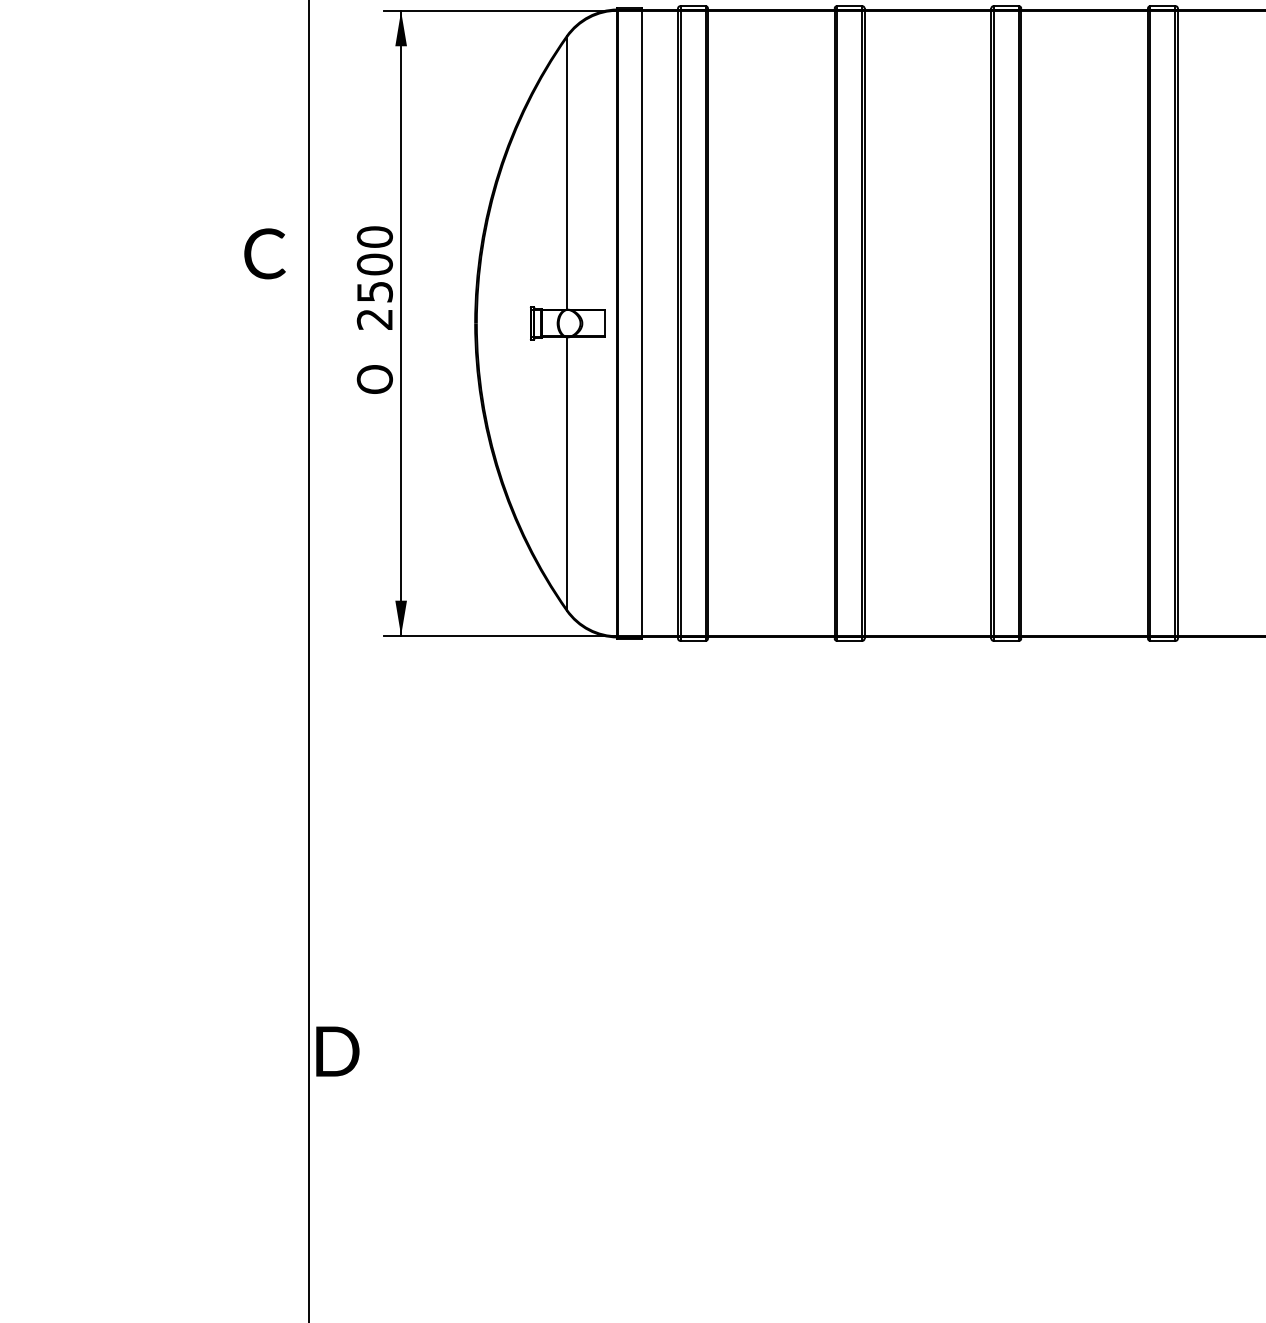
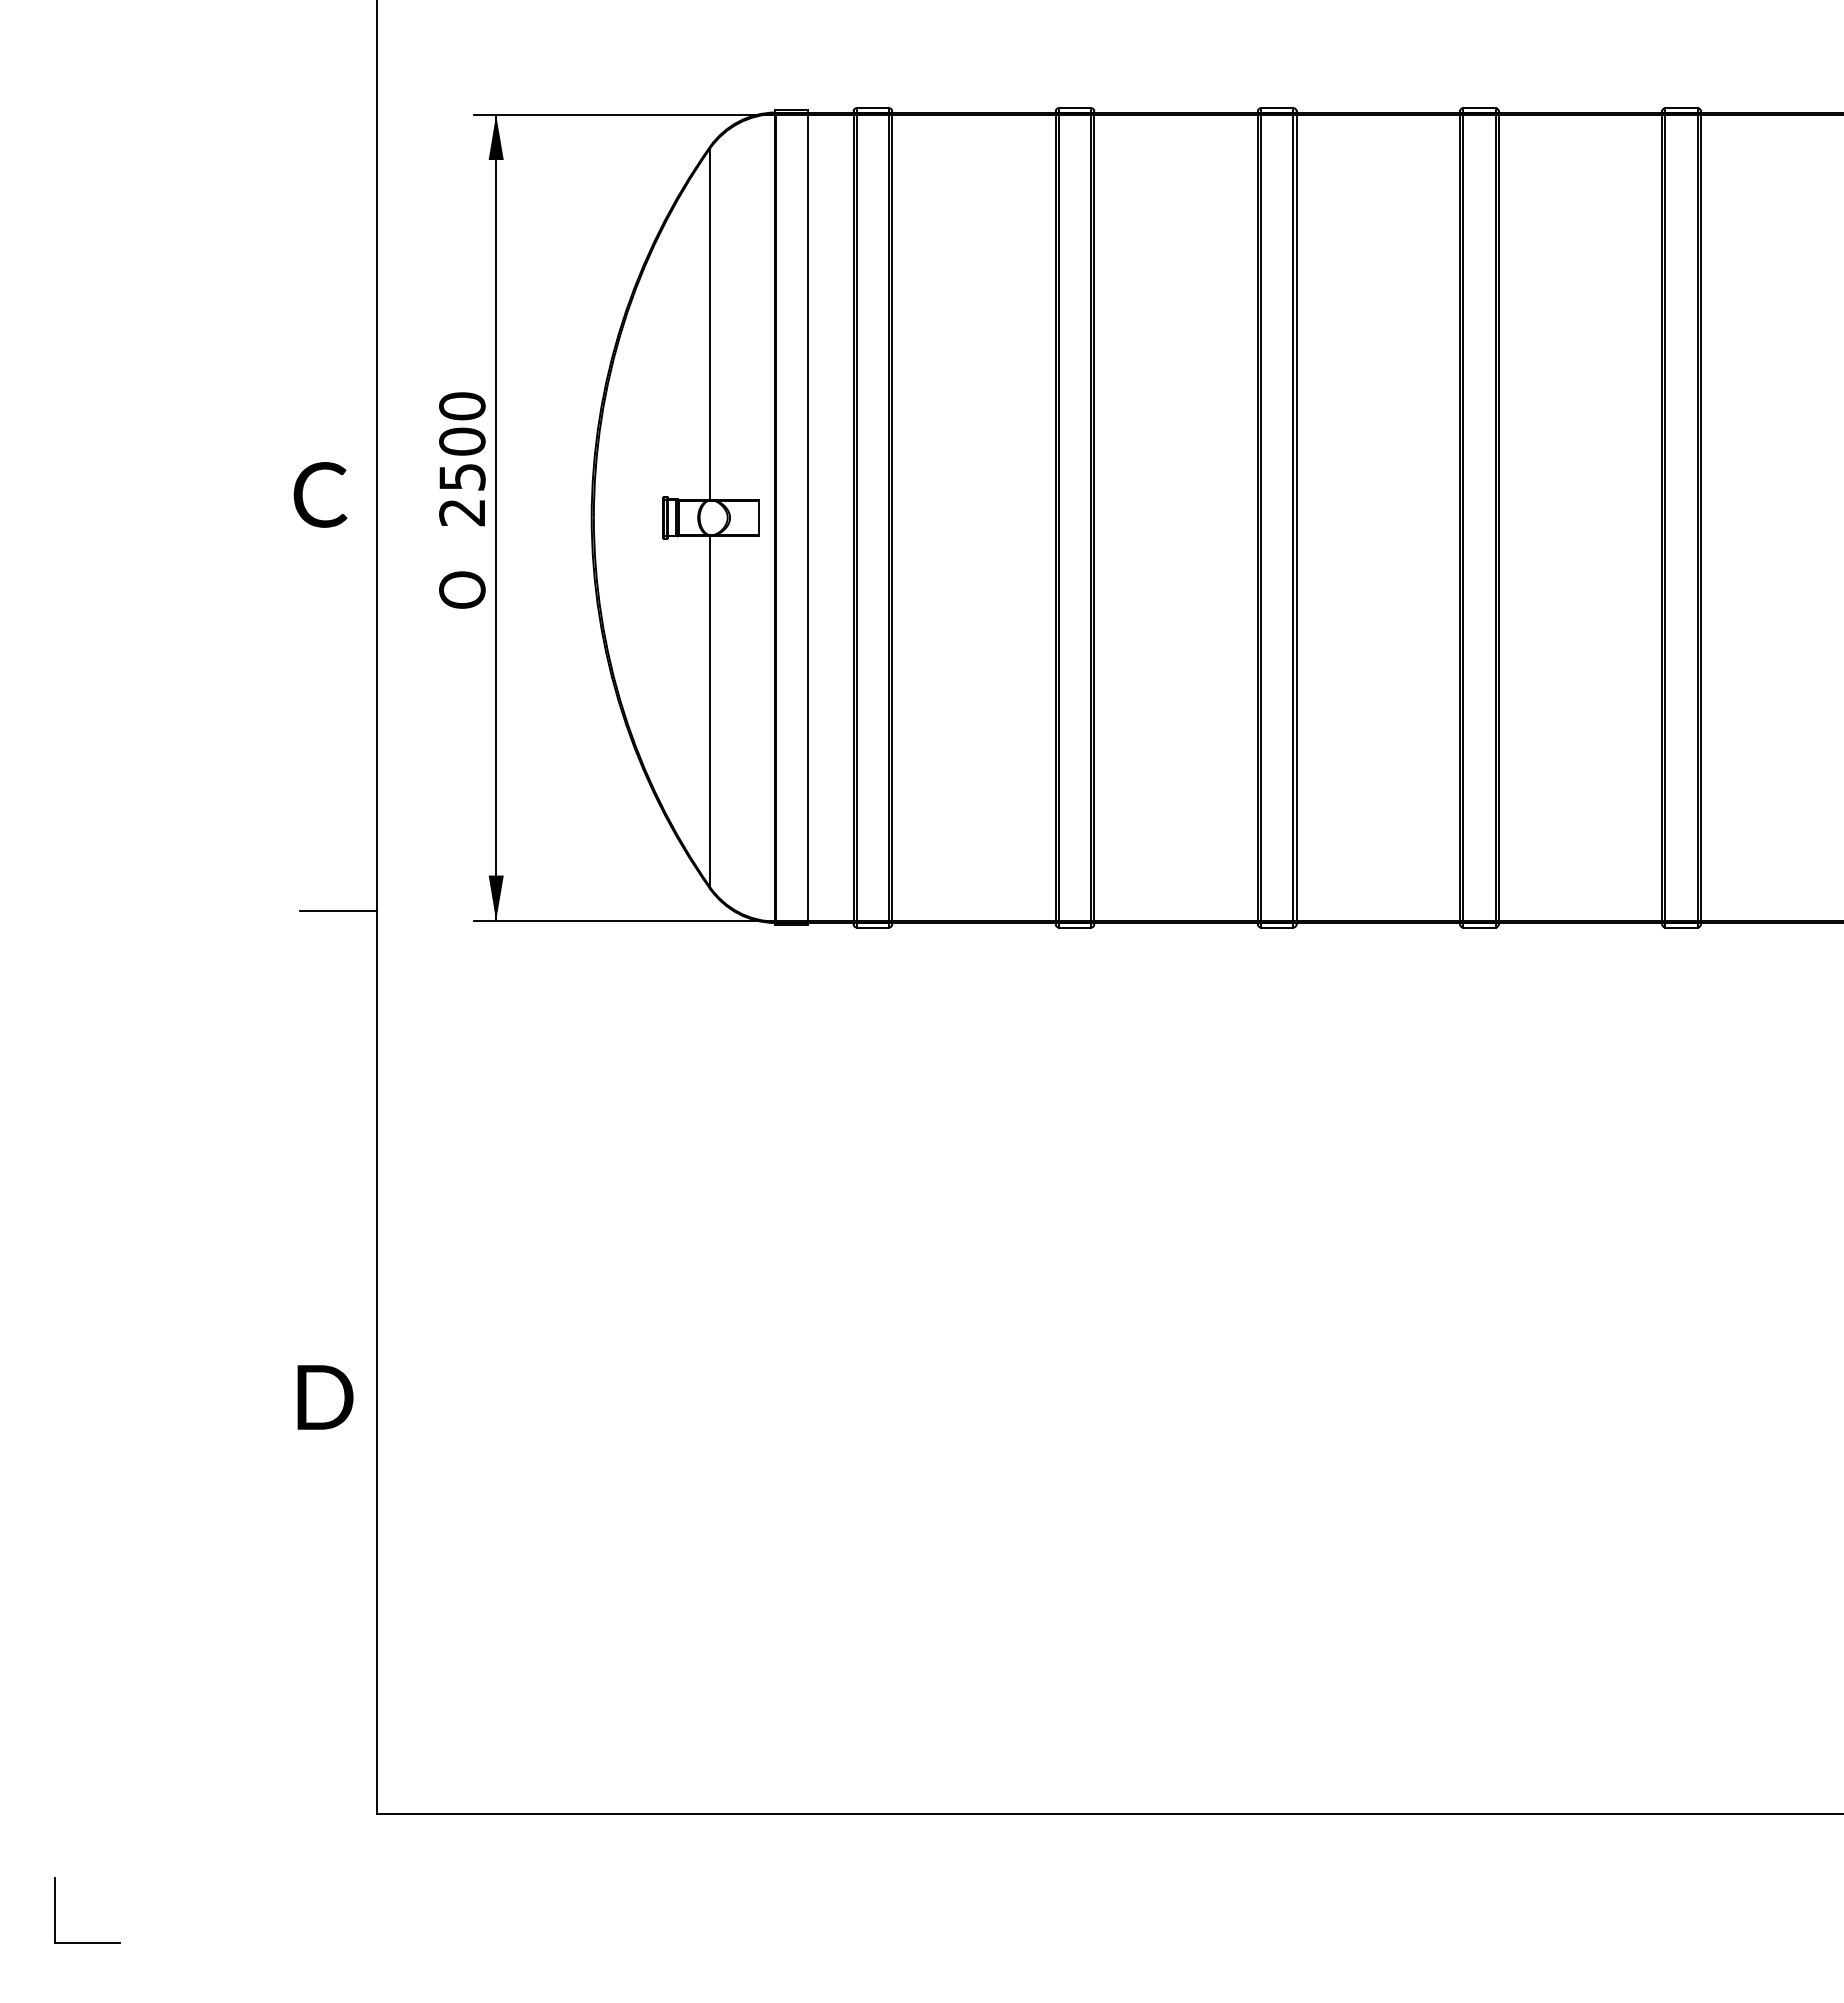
text: (265, 253) -> (320, 494), moved
line: (278, 628) -> (338, 911), added
text: (337, 1051) -> (325, 1397), moved

